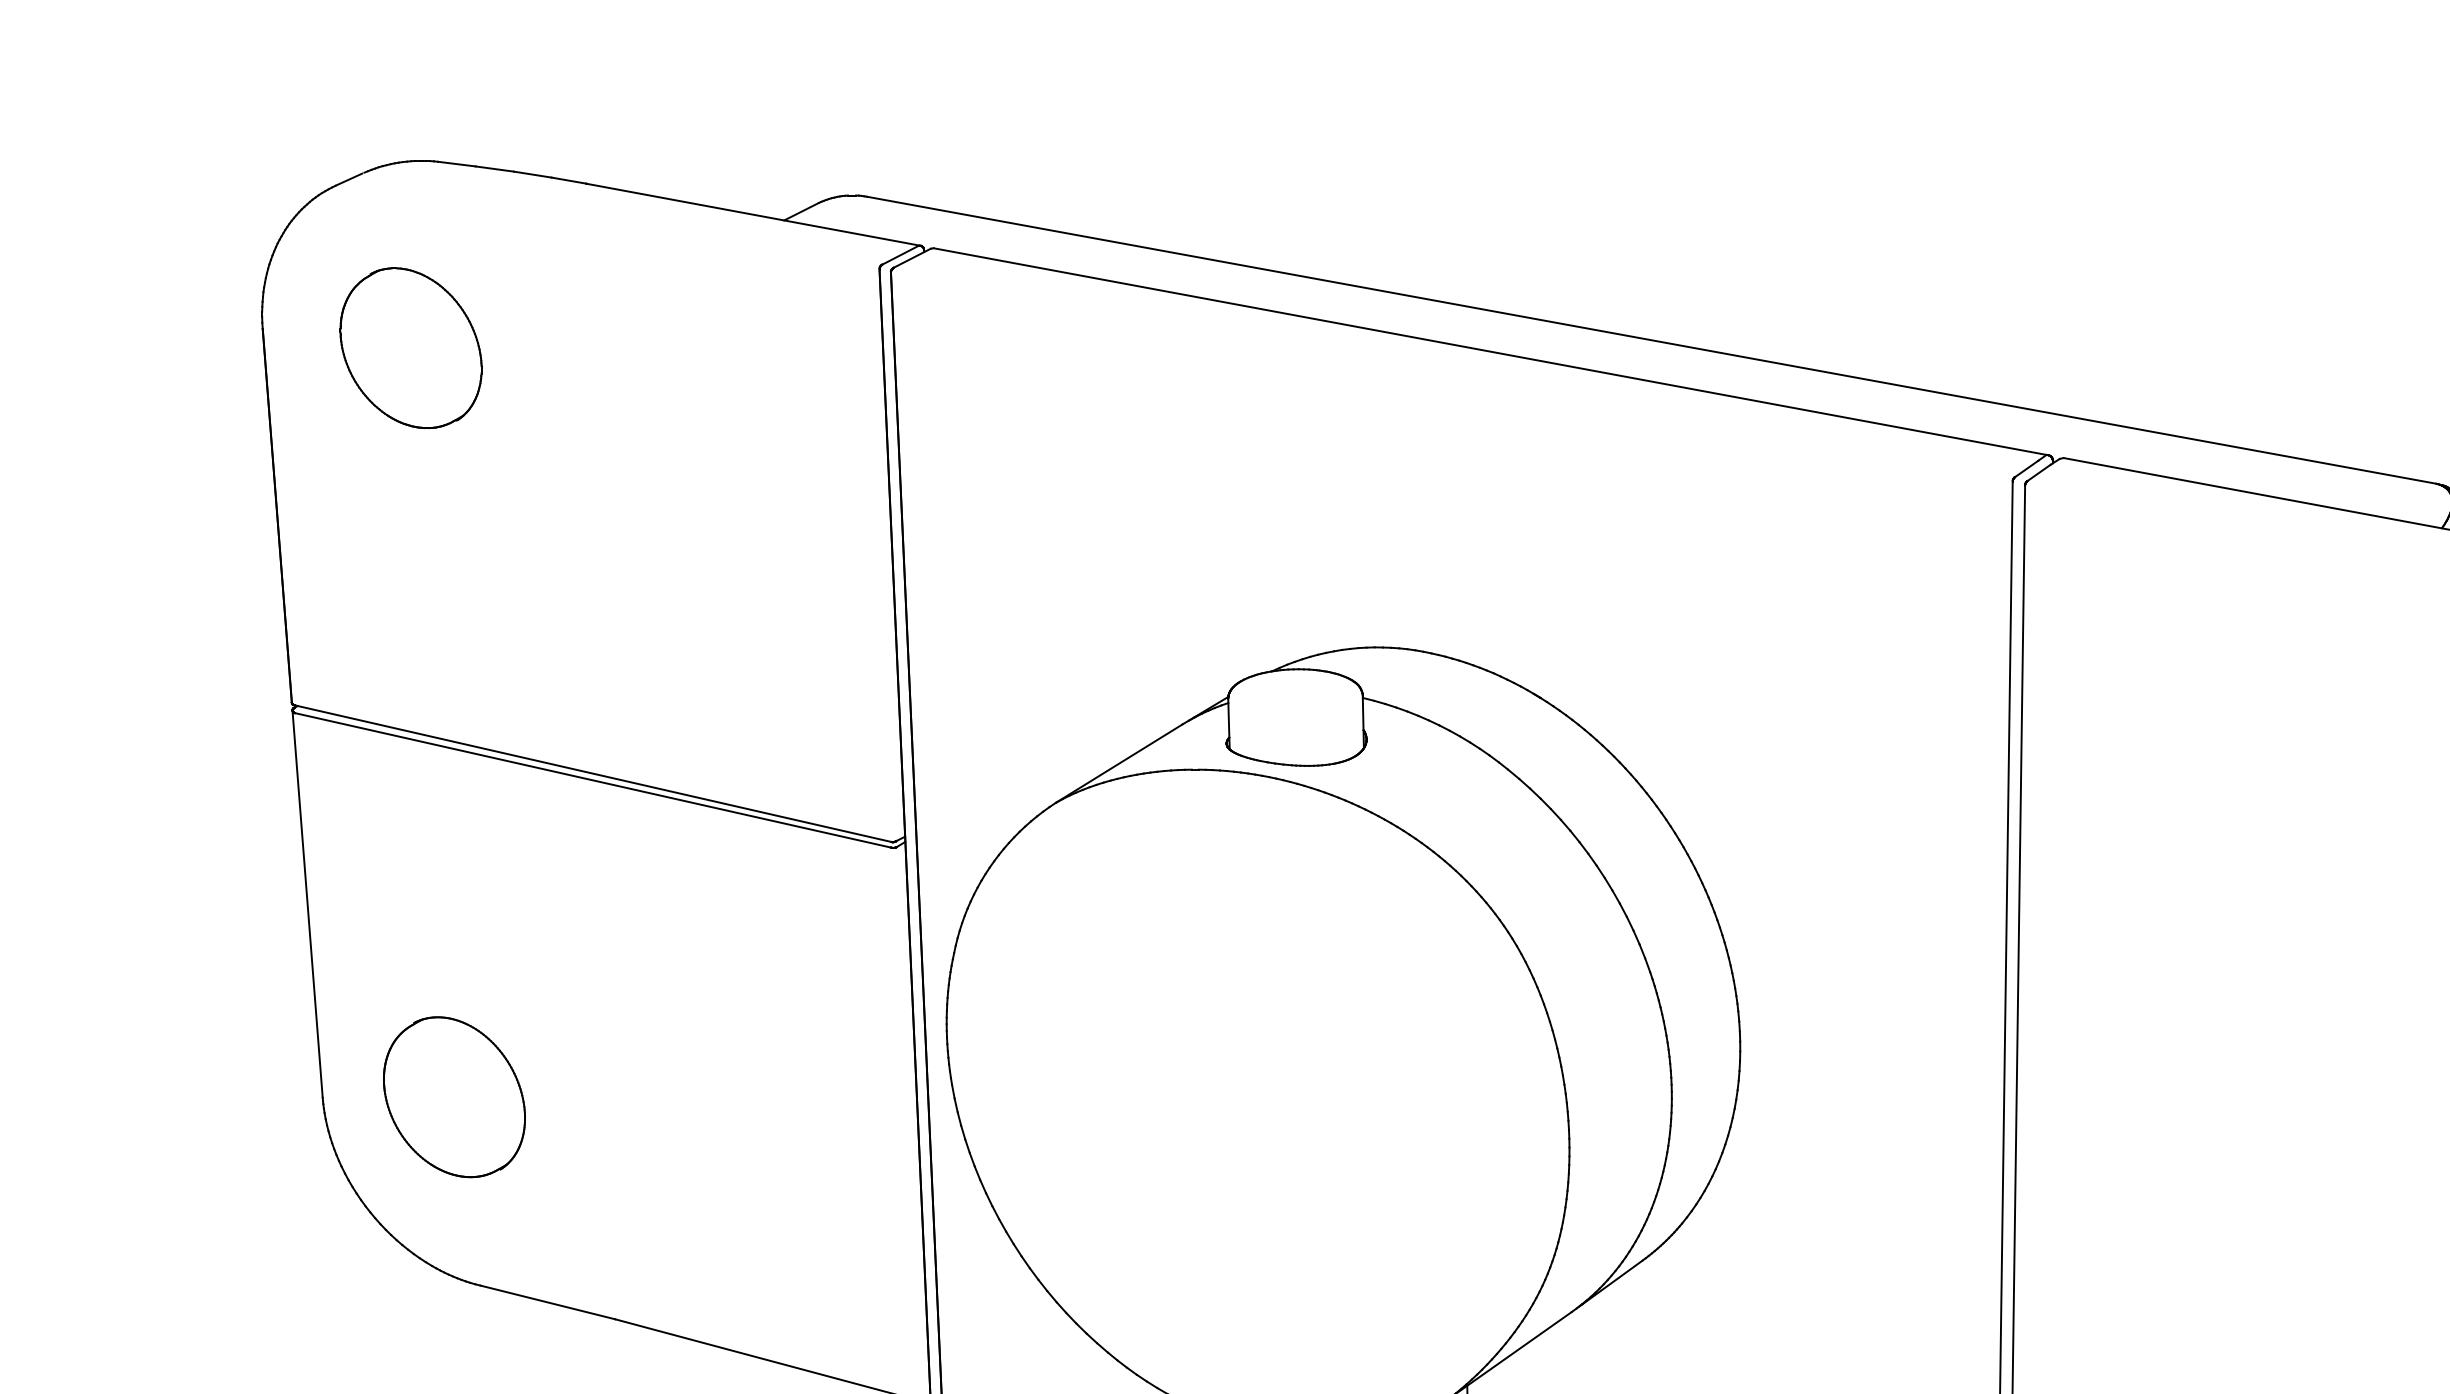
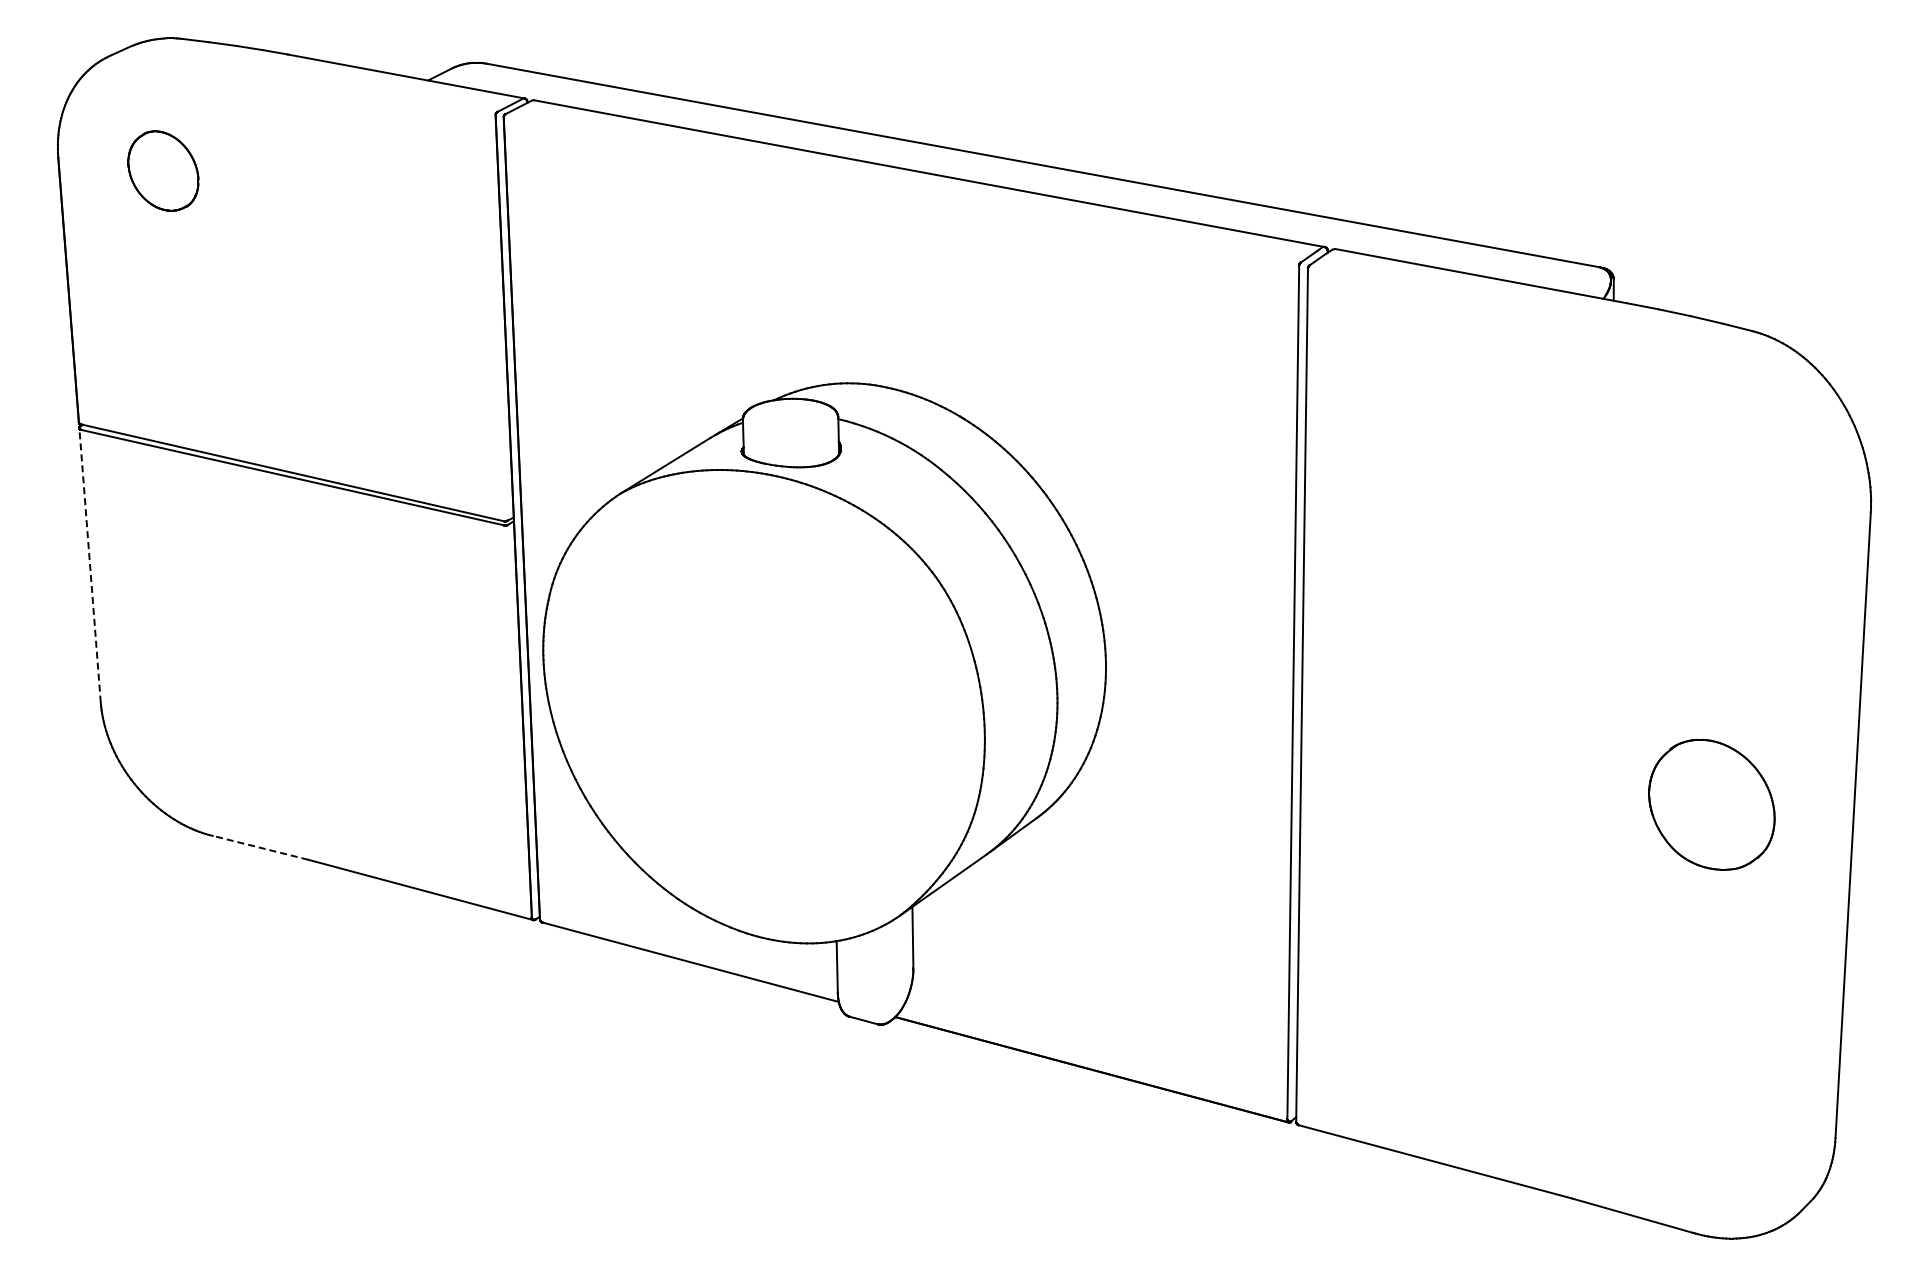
part: (411, 347) -> (163, 170), size x0.7
line: (308, 904) -> (90, 565), solid -> dashed
part: (454, 1096) -> (194, 701), removed
line: (547, 1302) -> (260, 847), solid -> dashed

